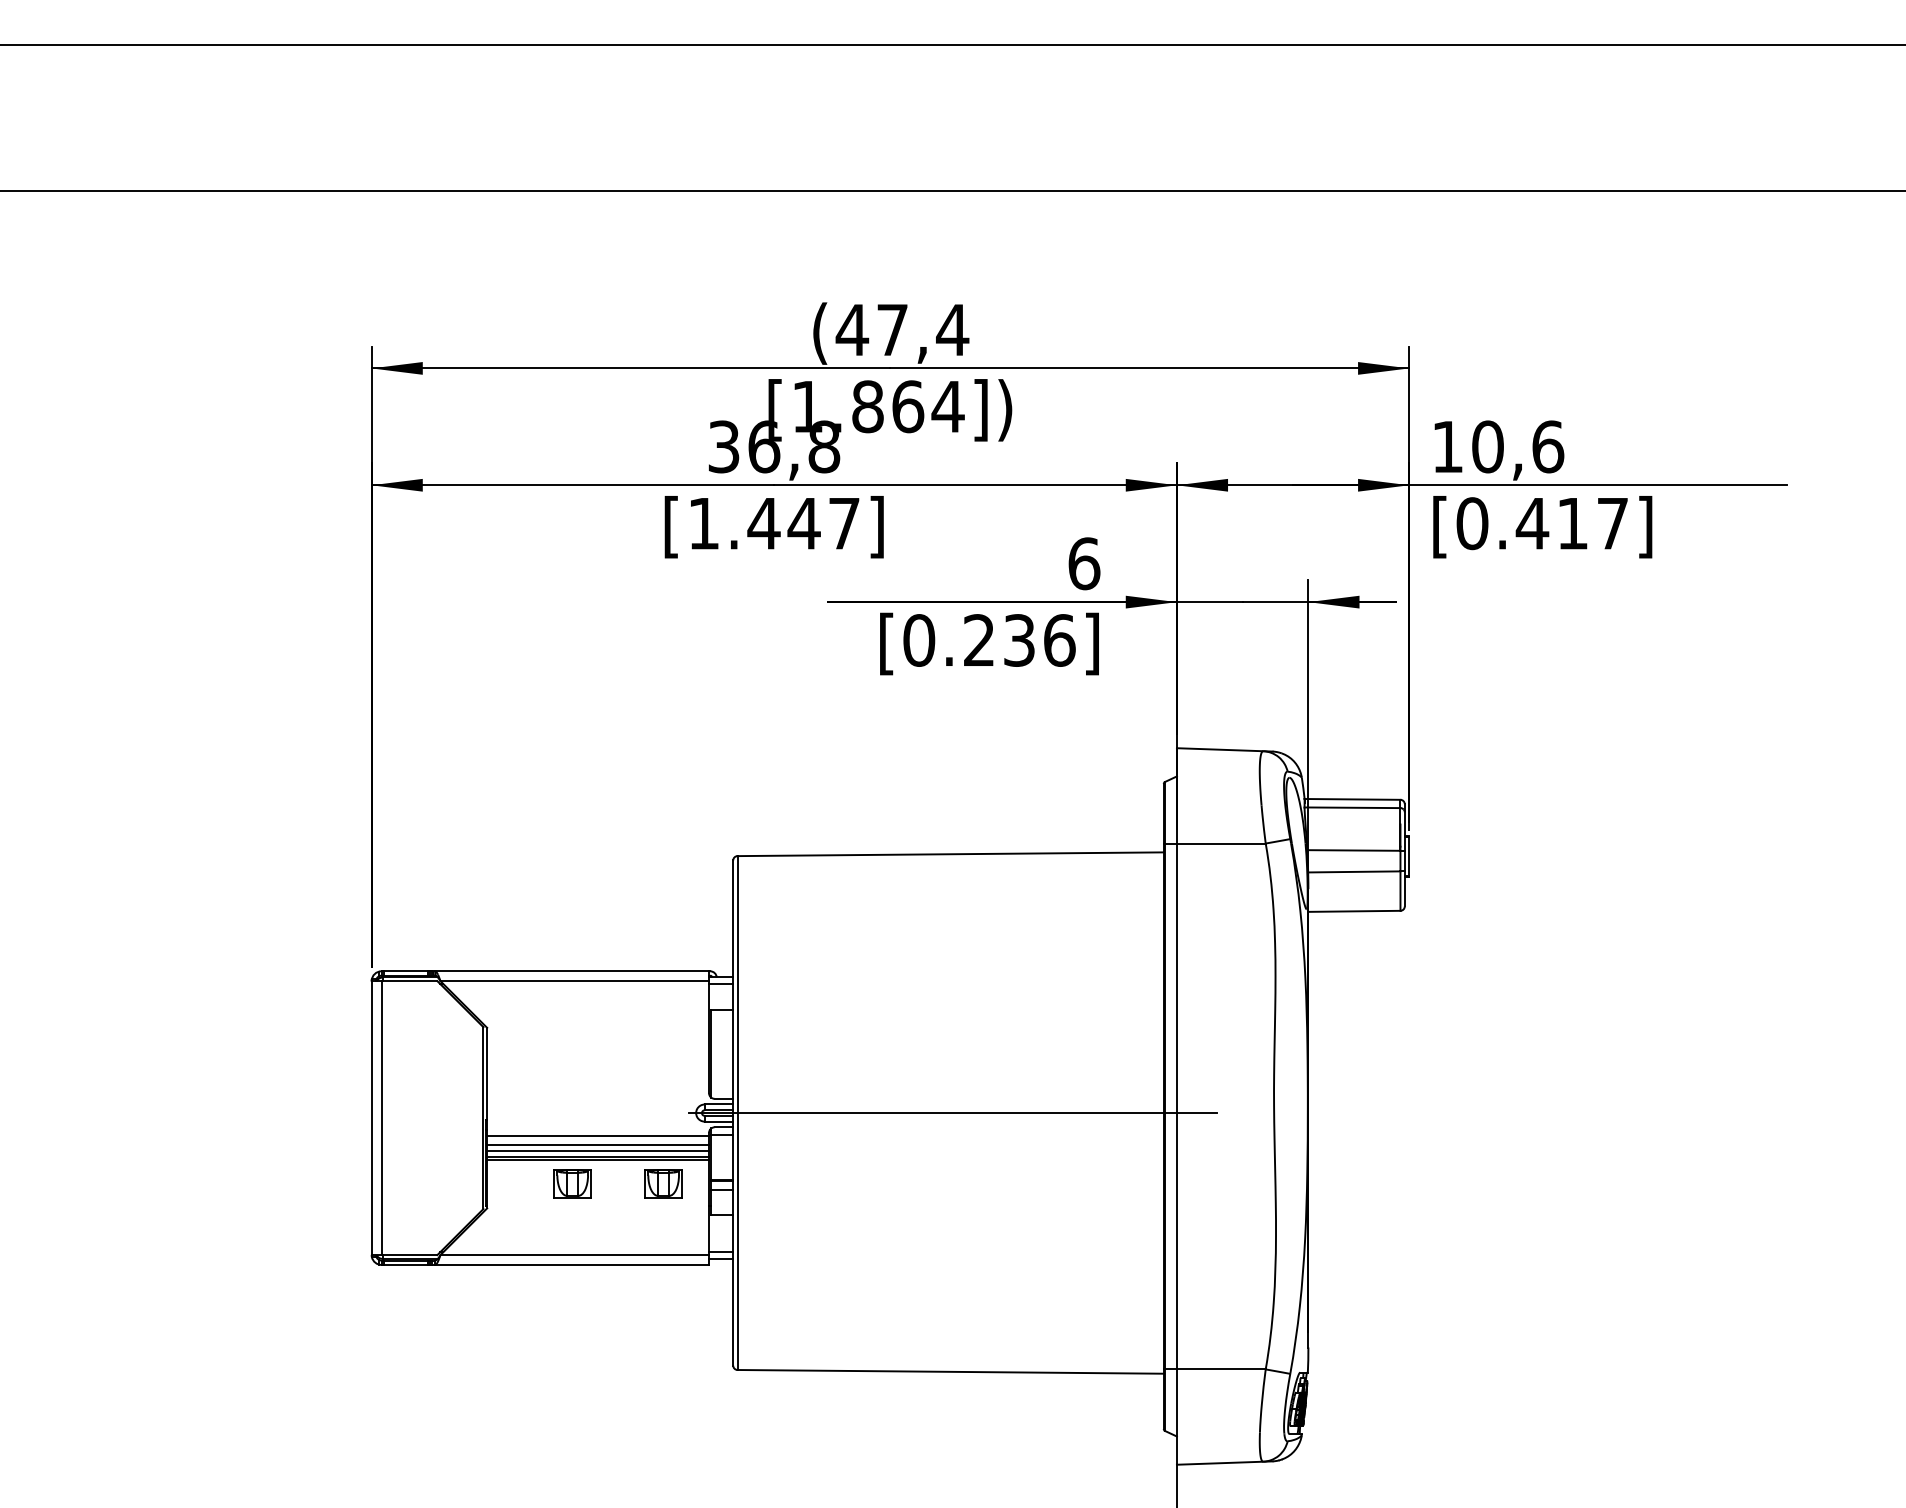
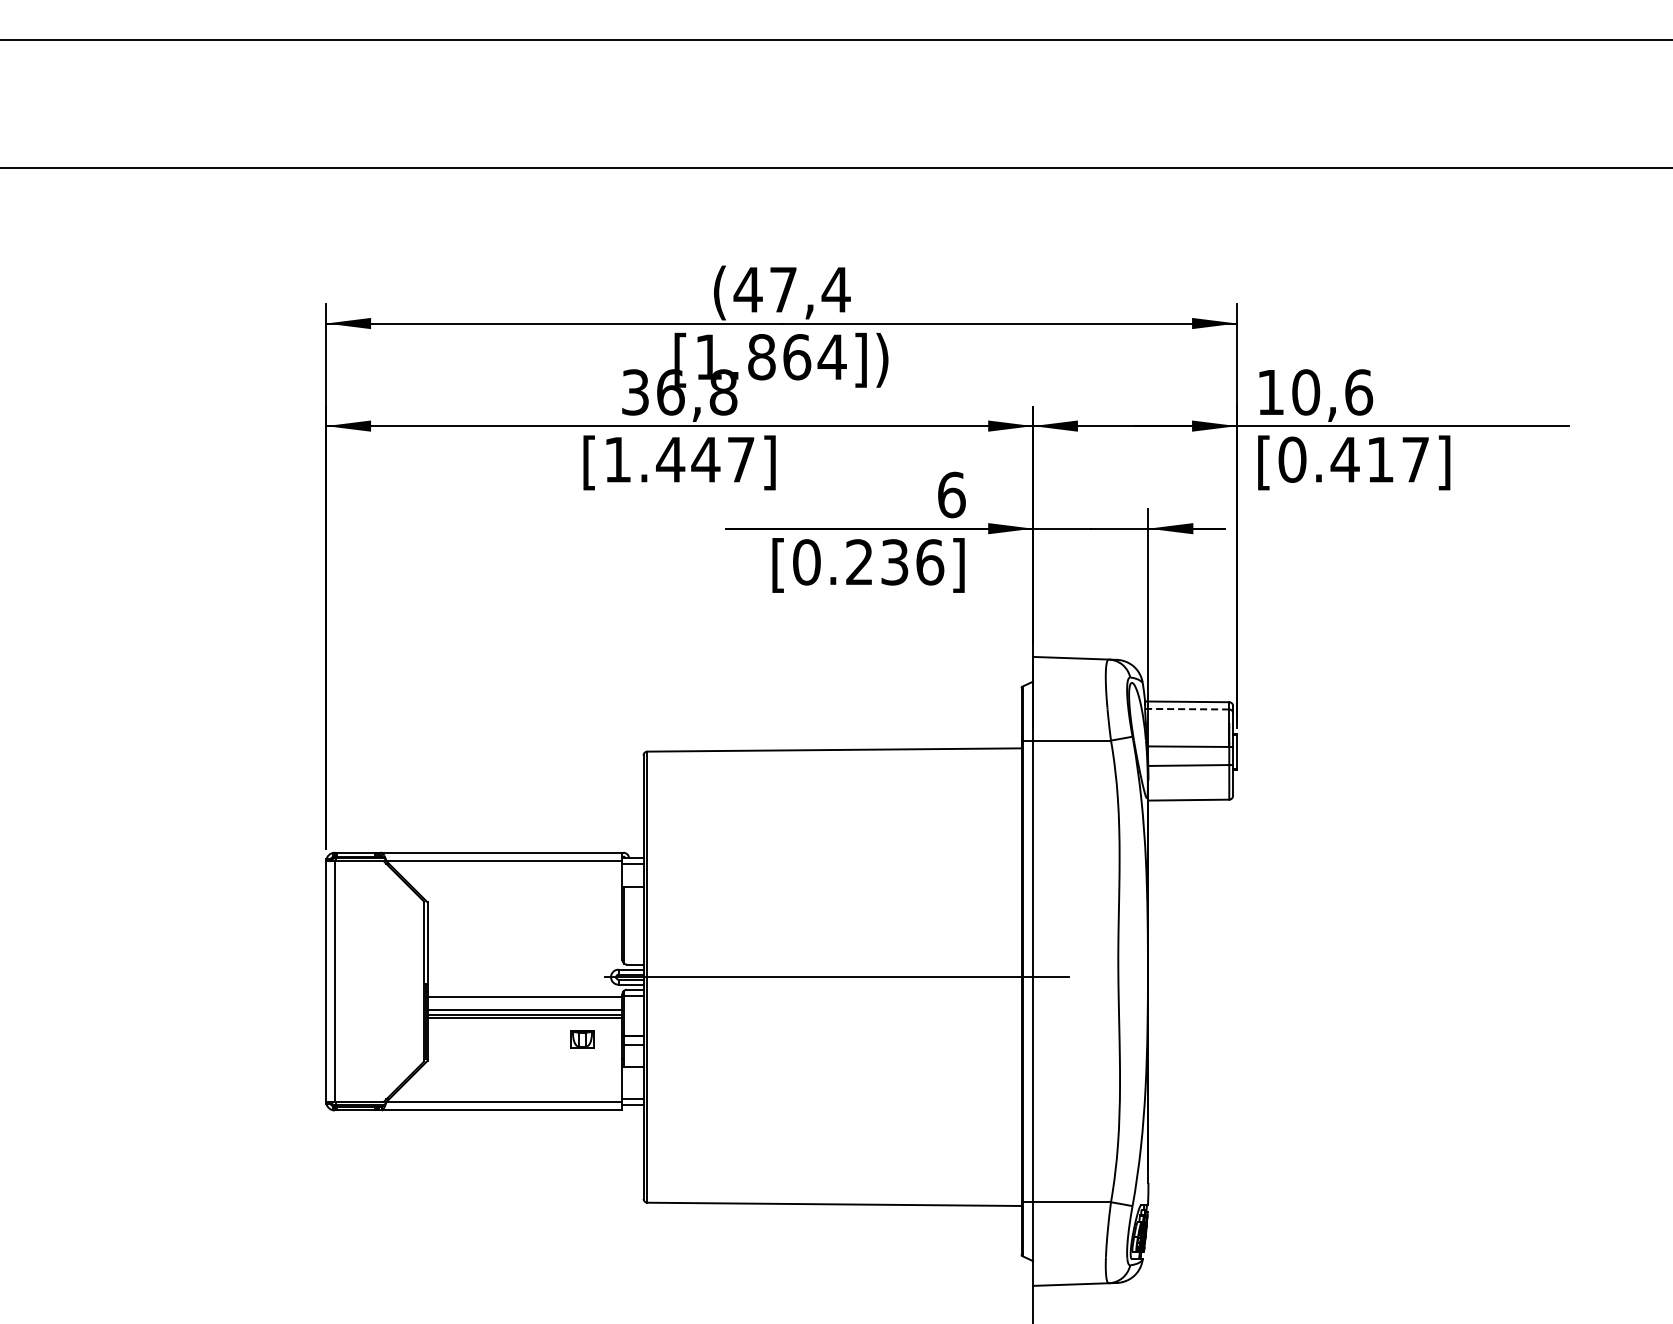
line: (1352, 808) -> (1187, 709), solid -> dashed
line: (597, 1144) -> (524, 1004), removed
part: (572, 1184) -> (502, 1039), removed
part: (663, 1184) -> (582, 1039), size x0.7

